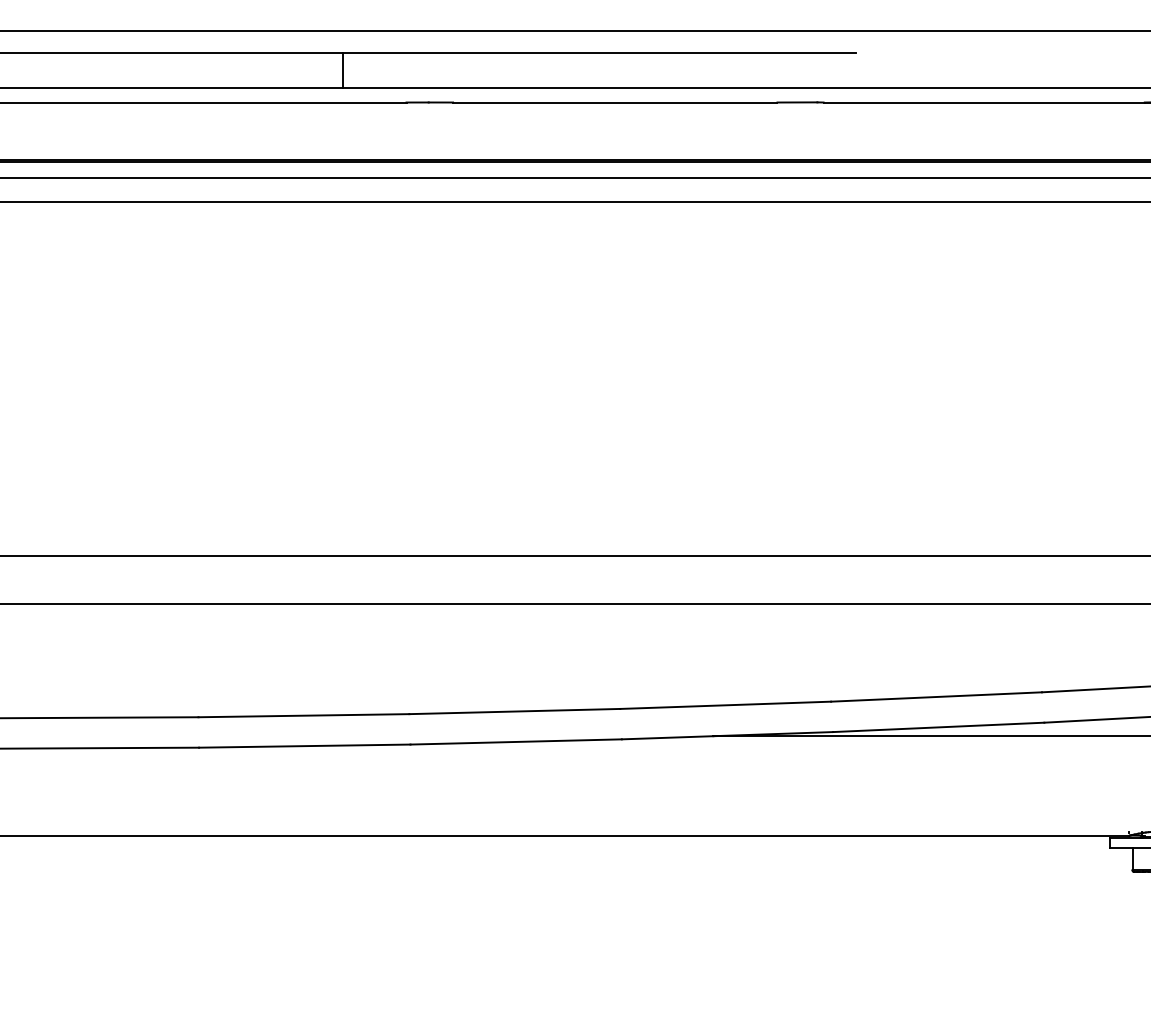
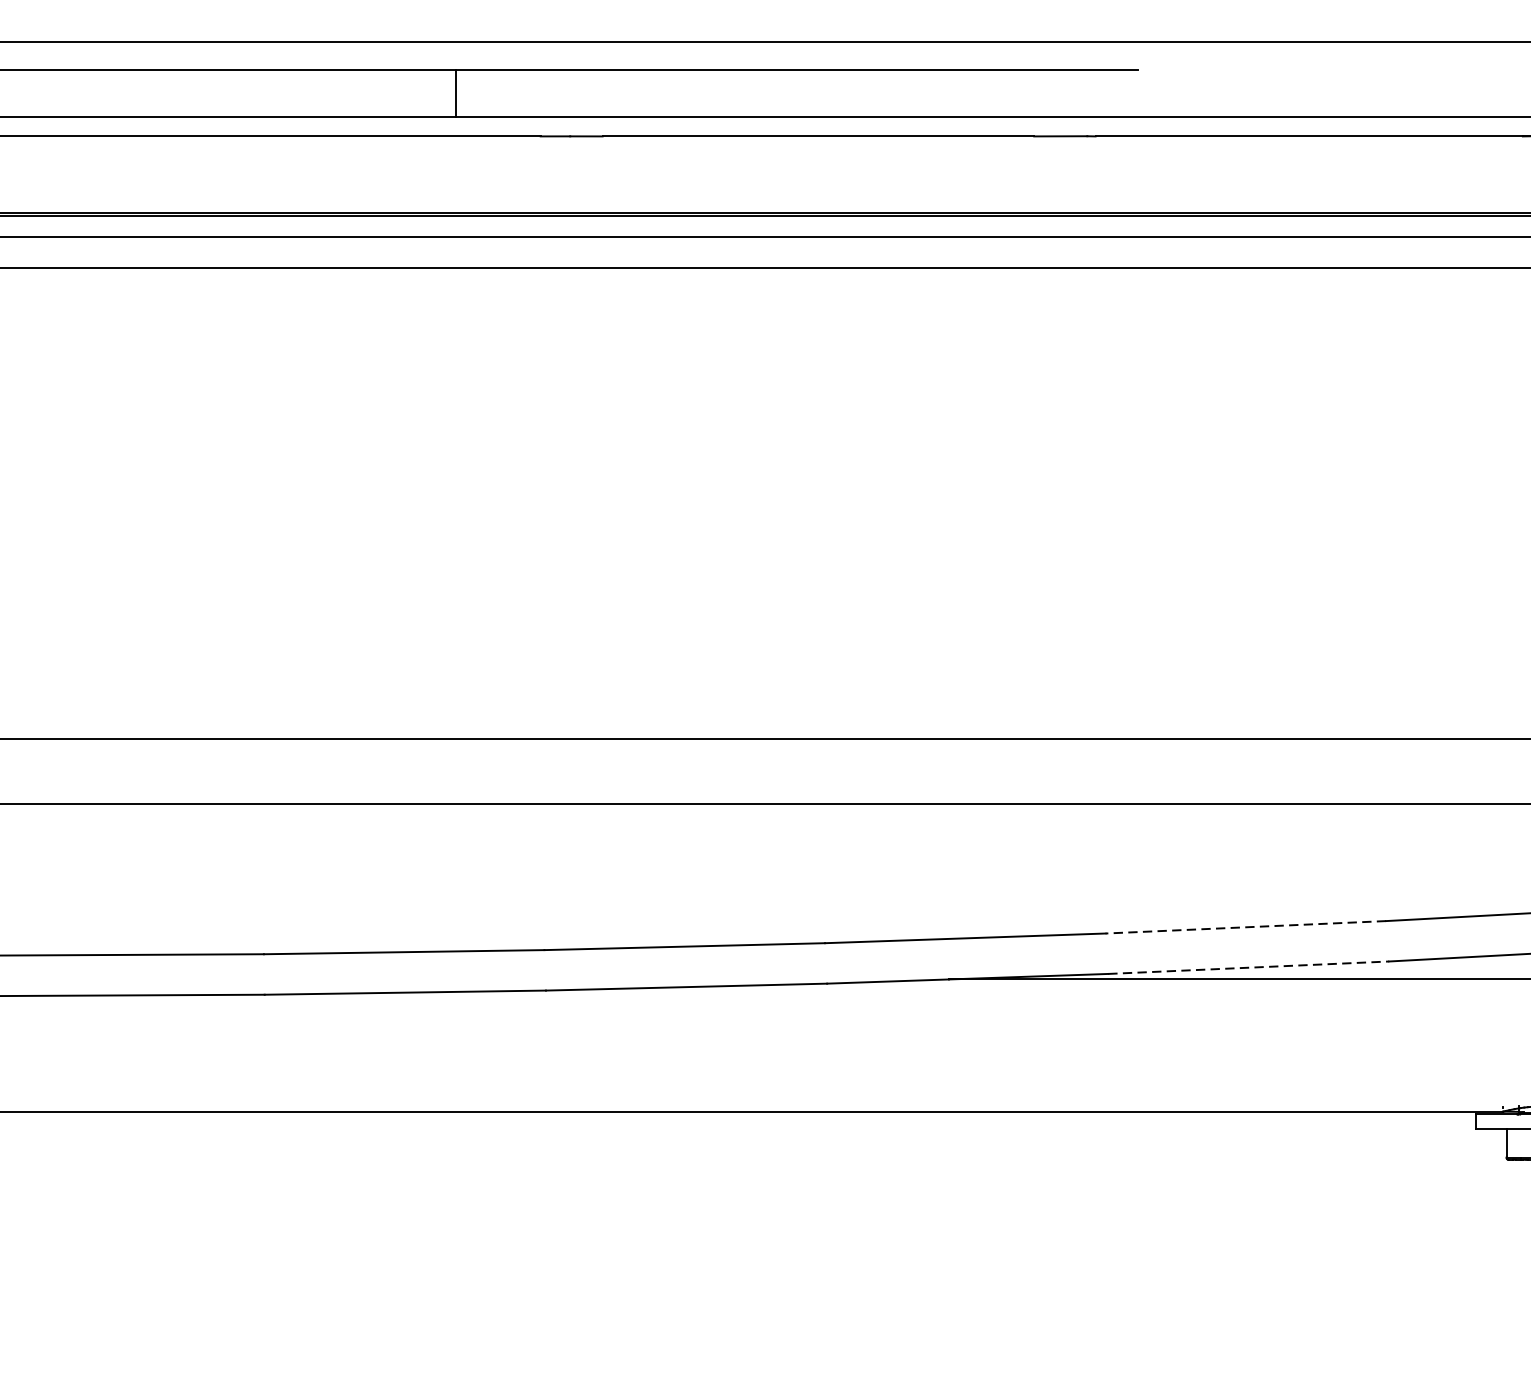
line: (936, 697) -> (1245, 927), solid -> dashed
line: (938, 727) -> (1248, 967), solid -> dashed

